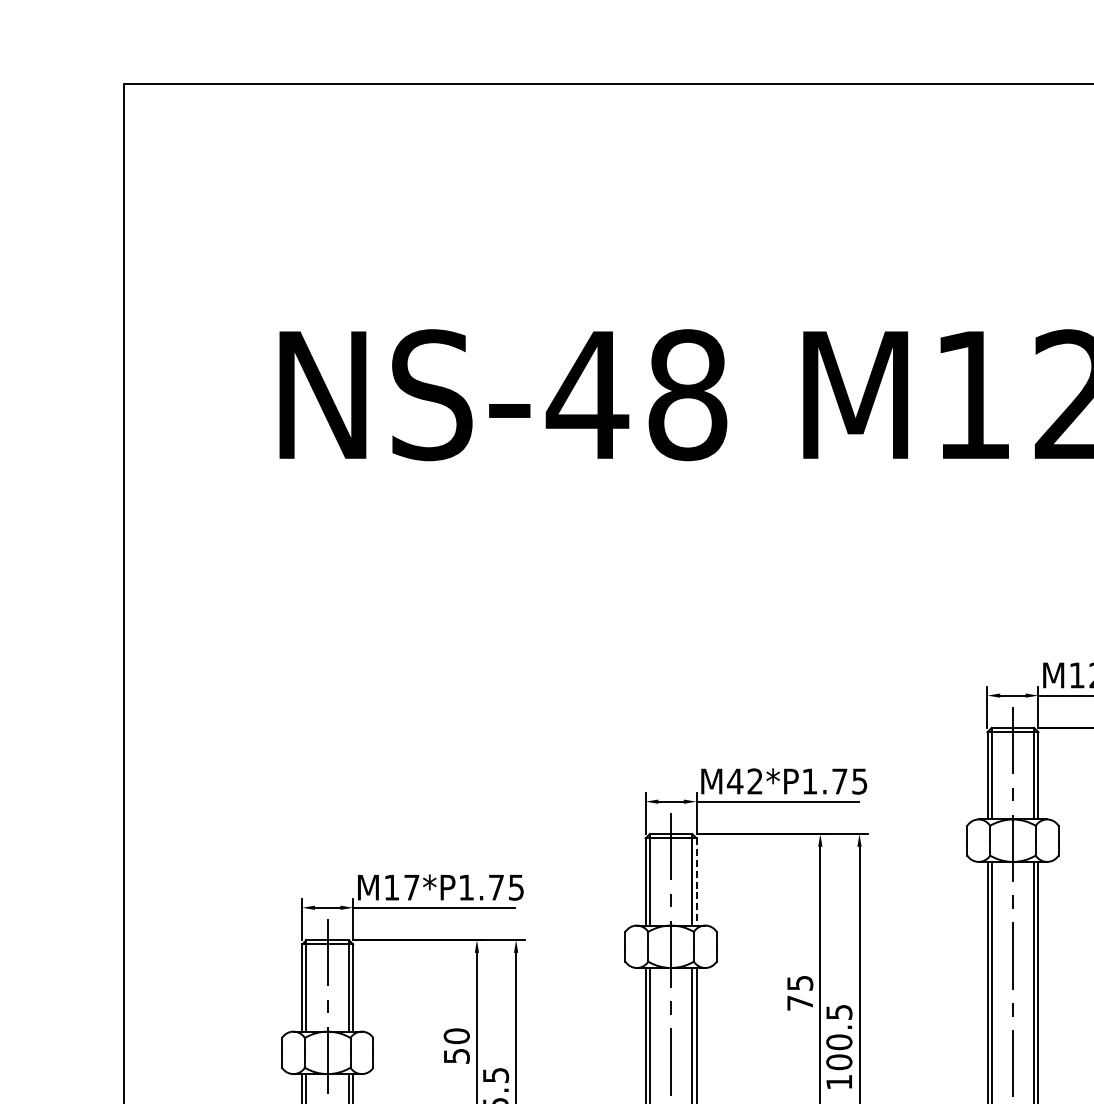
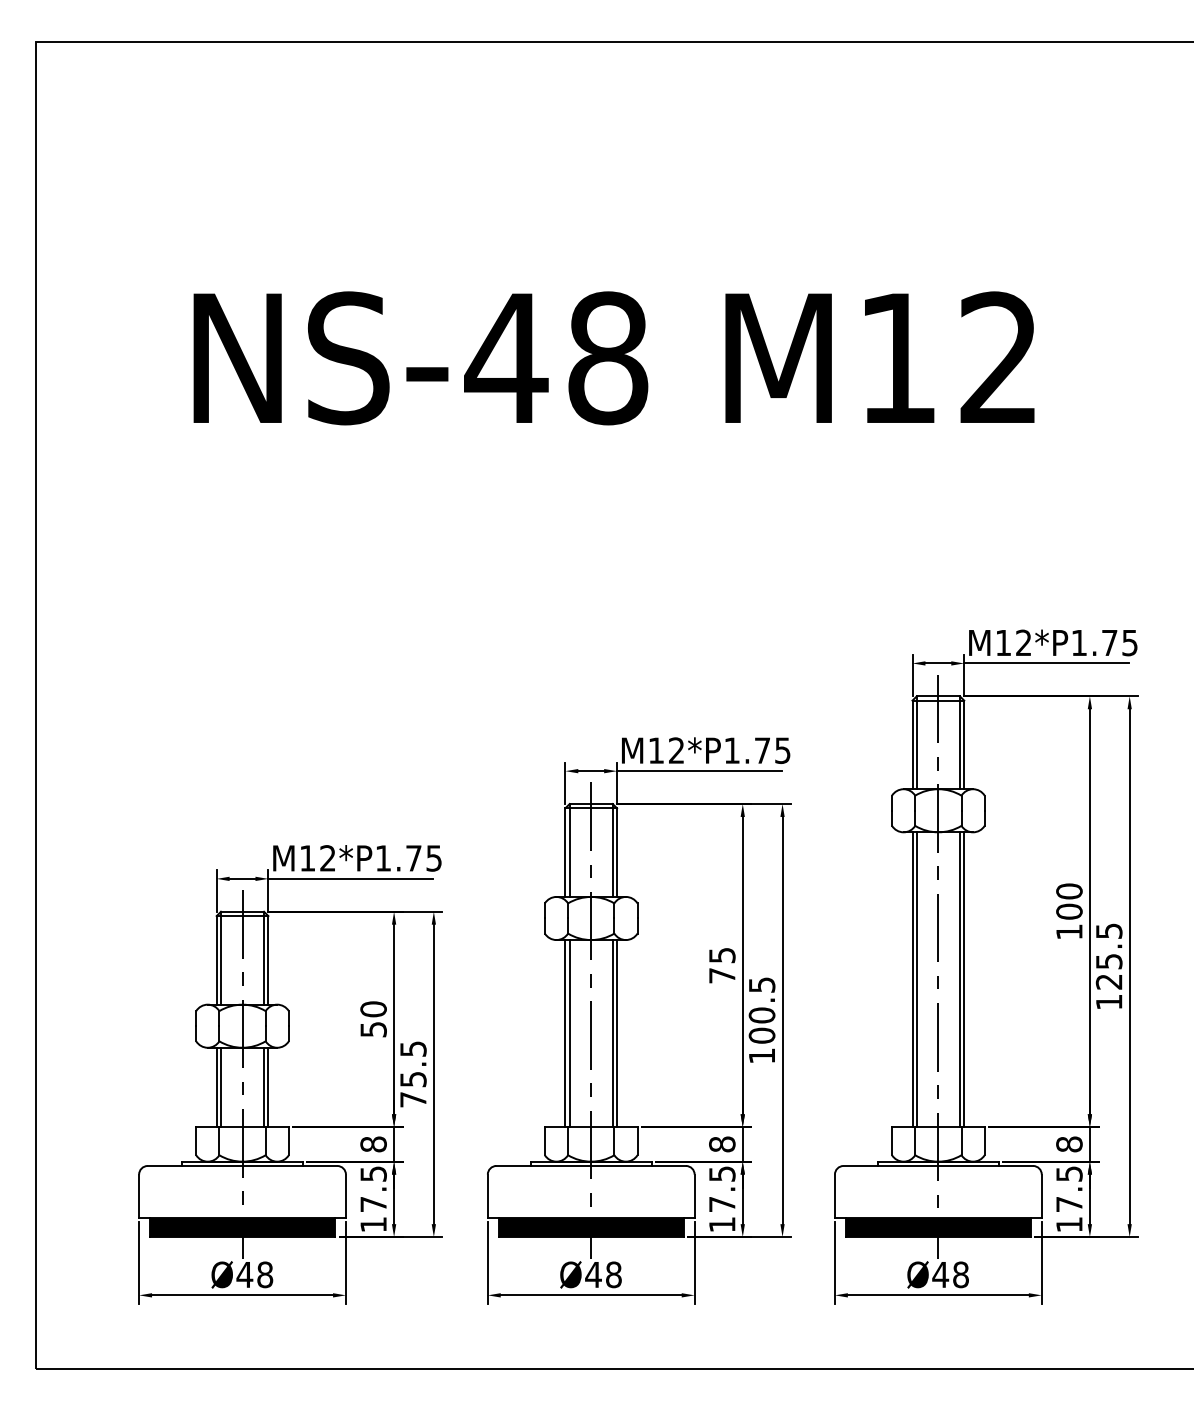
text: (734, 781) -> (655, 750), M42*P1.75 -> M12*P1.75
line: (696, 882) -> (617, 853), dashed -> solid
text: (411, 887) -> (327, 858), M17*P1.75 -> M12*P1.75

